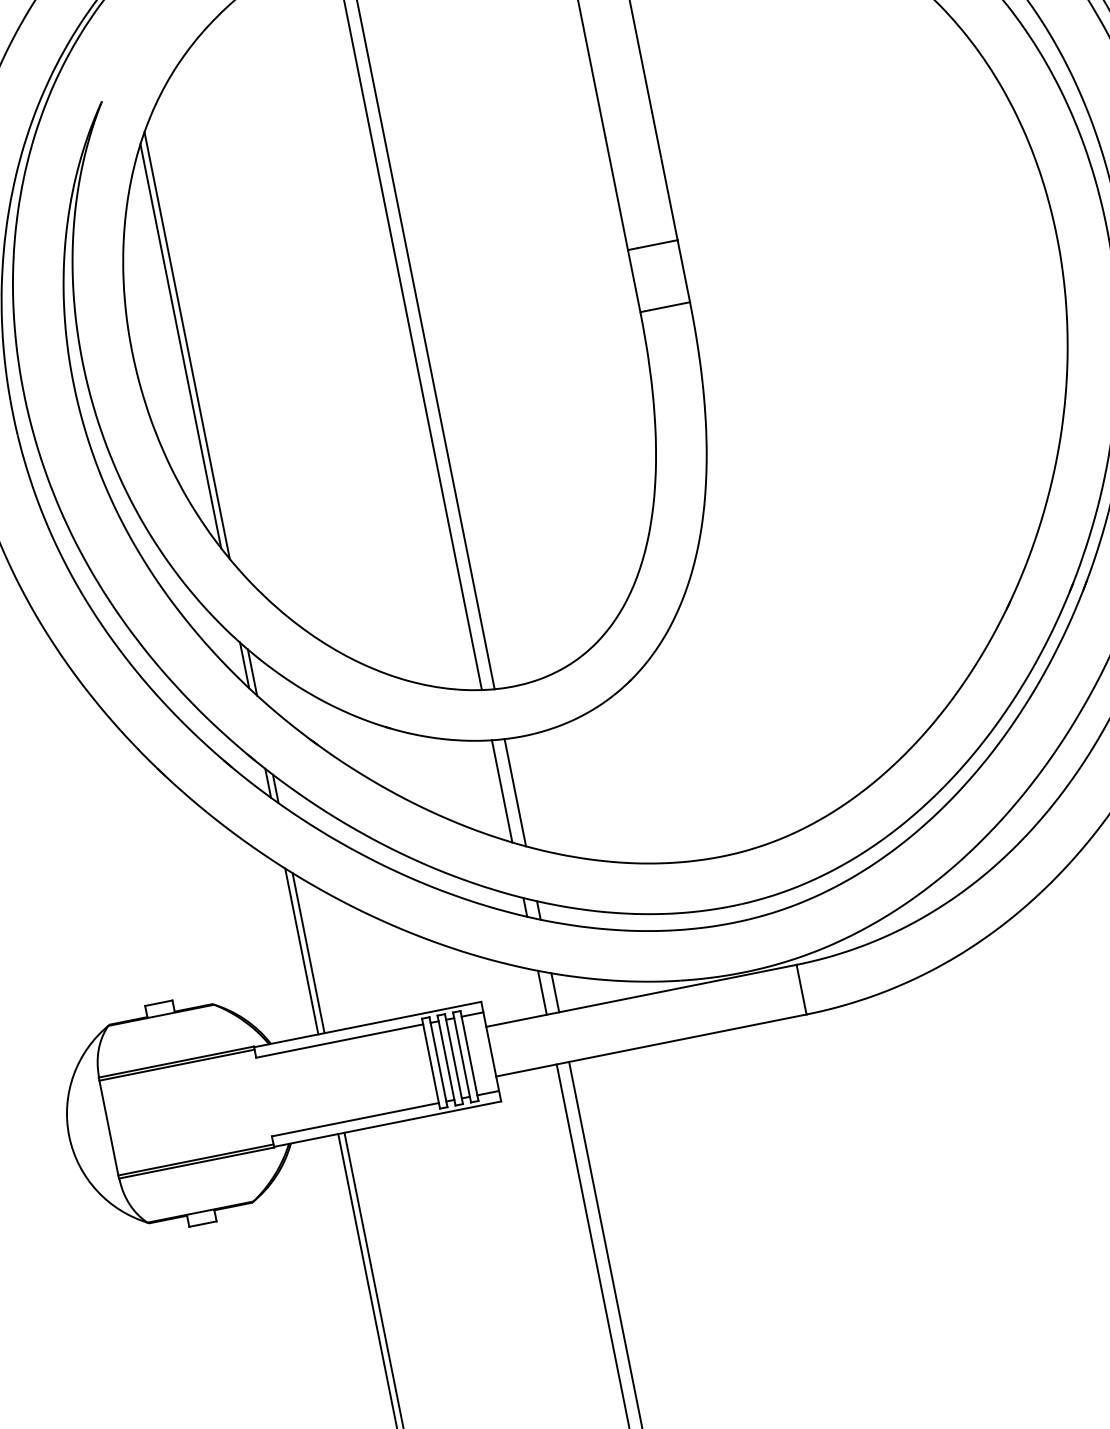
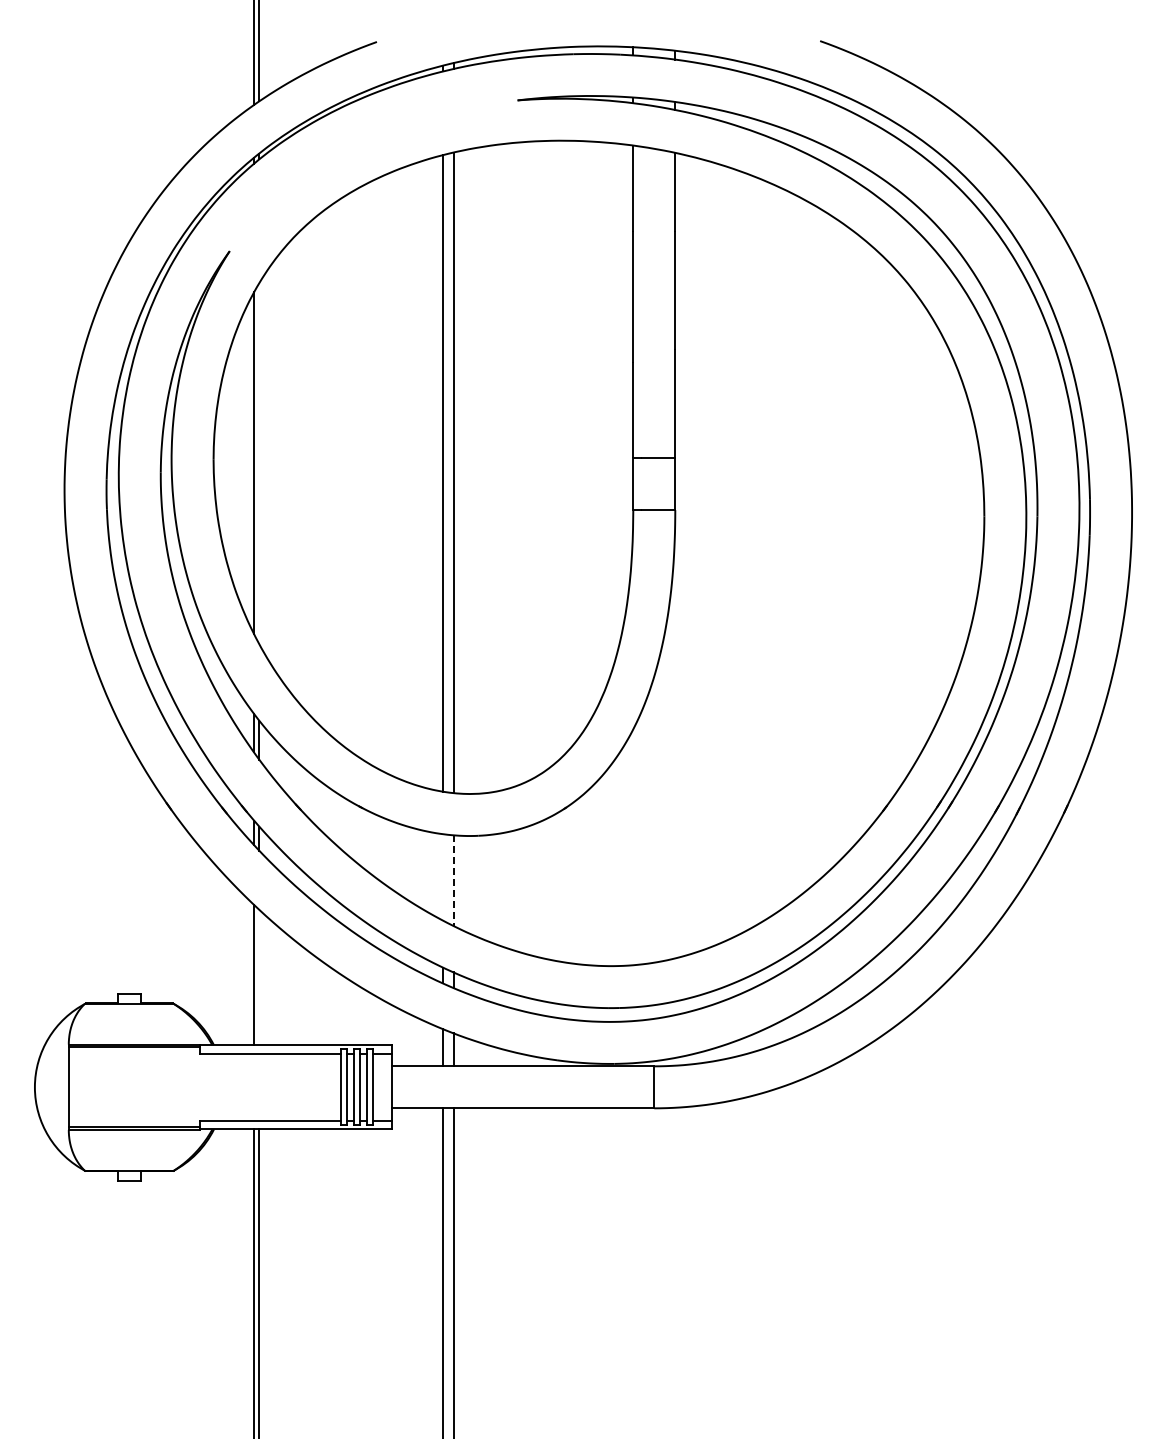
line: (187, 345) -> (259, 463), removed
line: (502, 791) -> (443, 877), removed
line: (515, 793) -> (453, 881), solid -> dashed
line: (308, 953) -> (259, 977), removed

